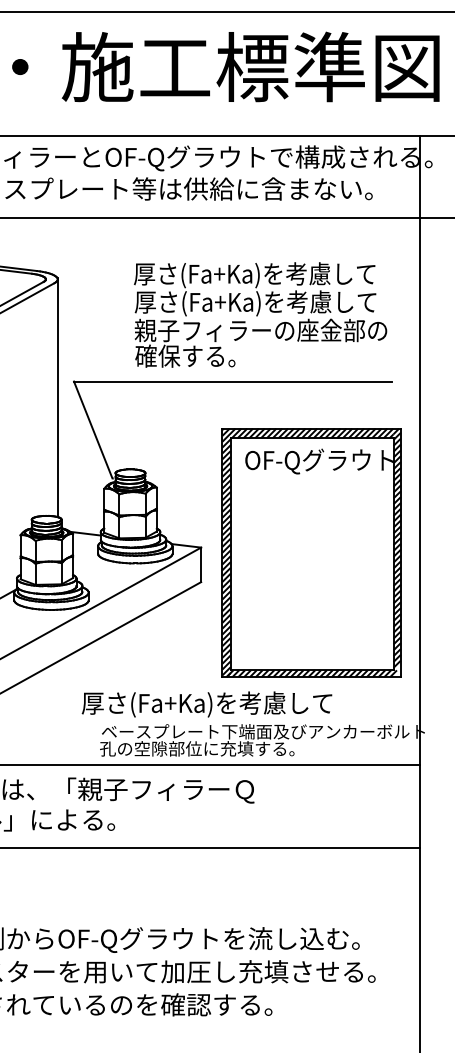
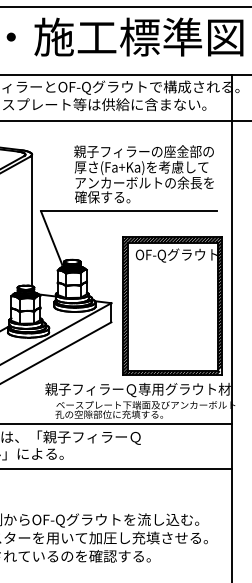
text: (259, 275) -> (143, 152), 厚さ(Fa+Ka)を考慮して -> 親子フィラーの座金部の
text: (260, 329) -> (144, 182), 親子フィラーの座金部の -> アンカーボルトの余長を
text: (248, 703) -> (137, 389), 厚さ(Fa+Ka)を考慮して -> 親子フィラーＱ専用グラウト材

